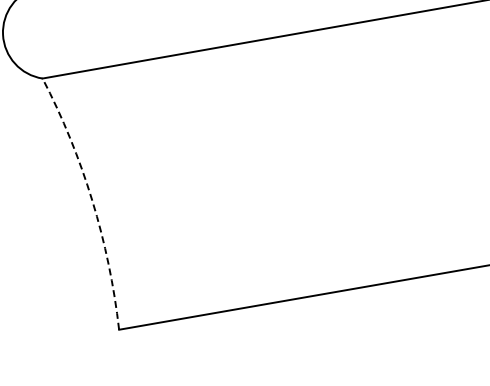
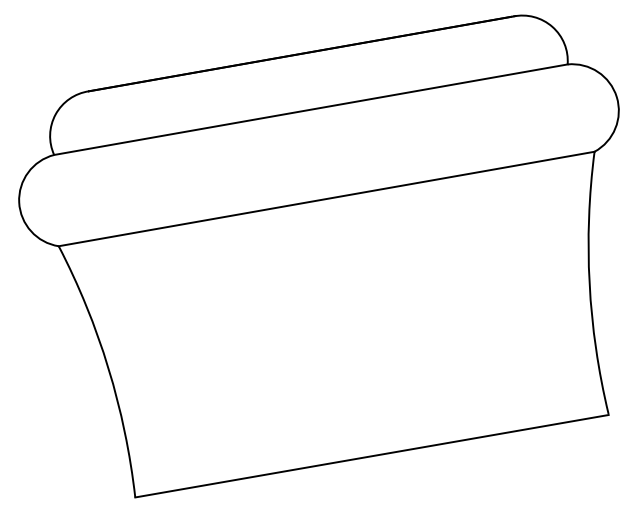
arc: (92, 200) -> (108, 368), dashed -> solid

